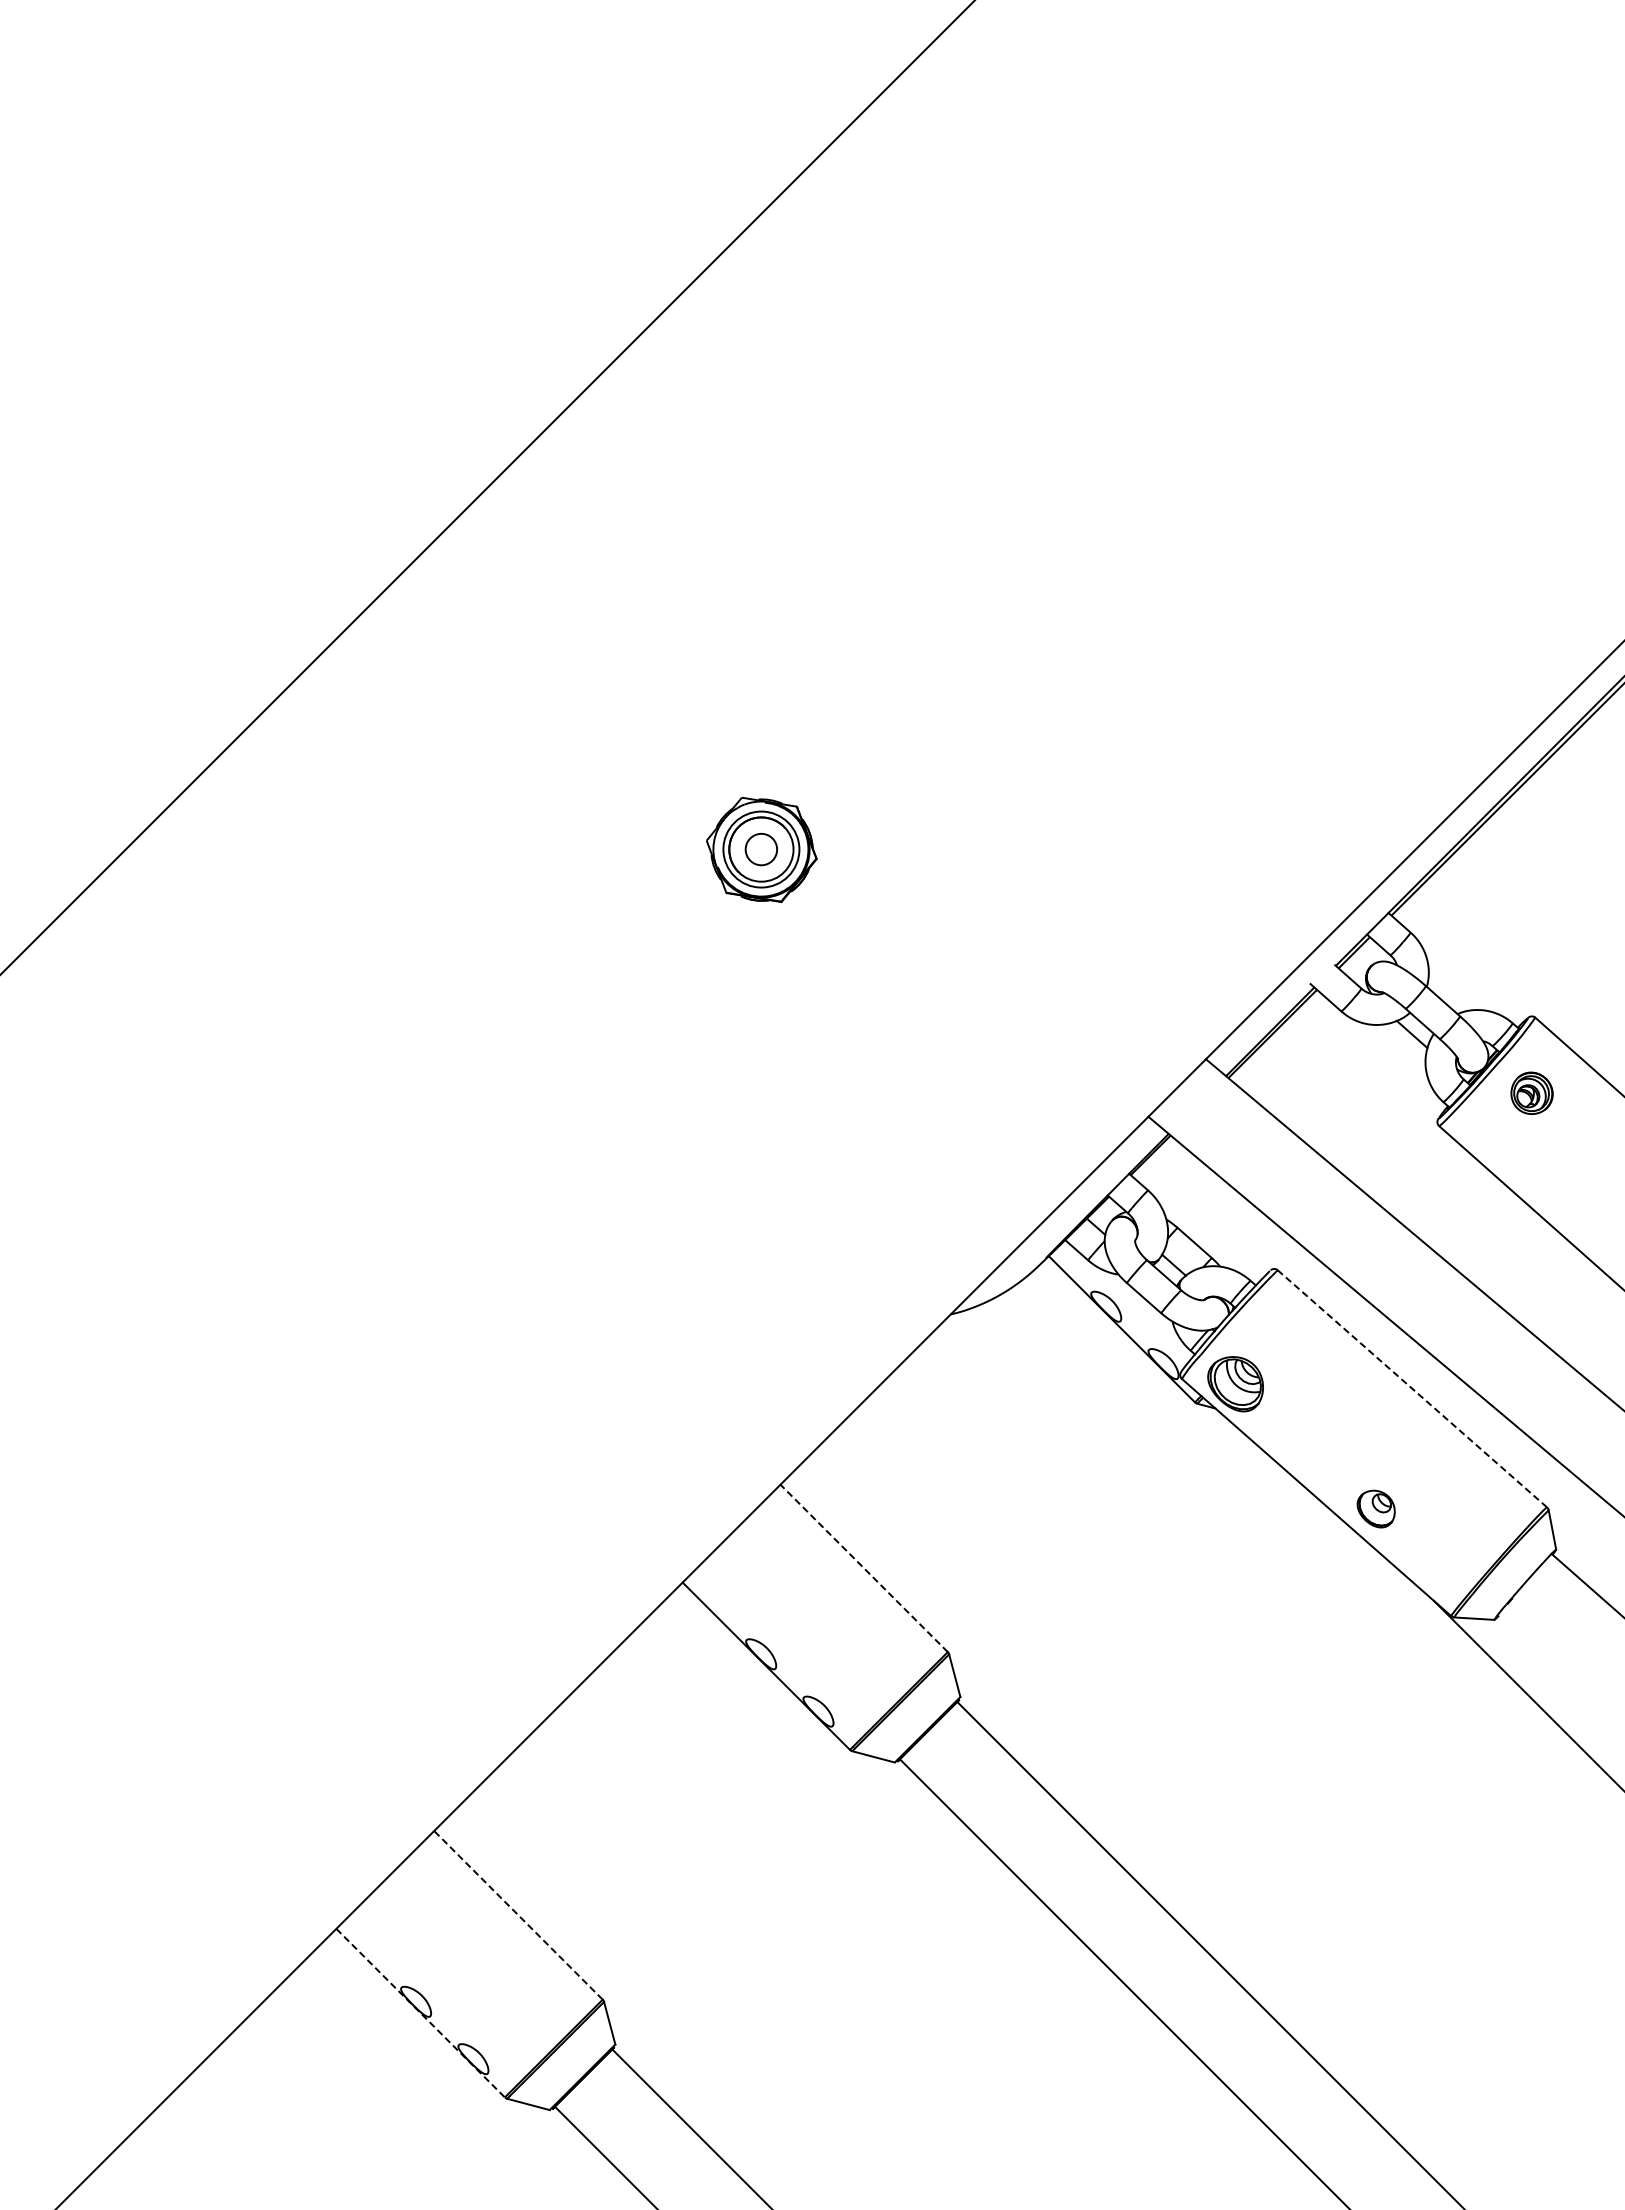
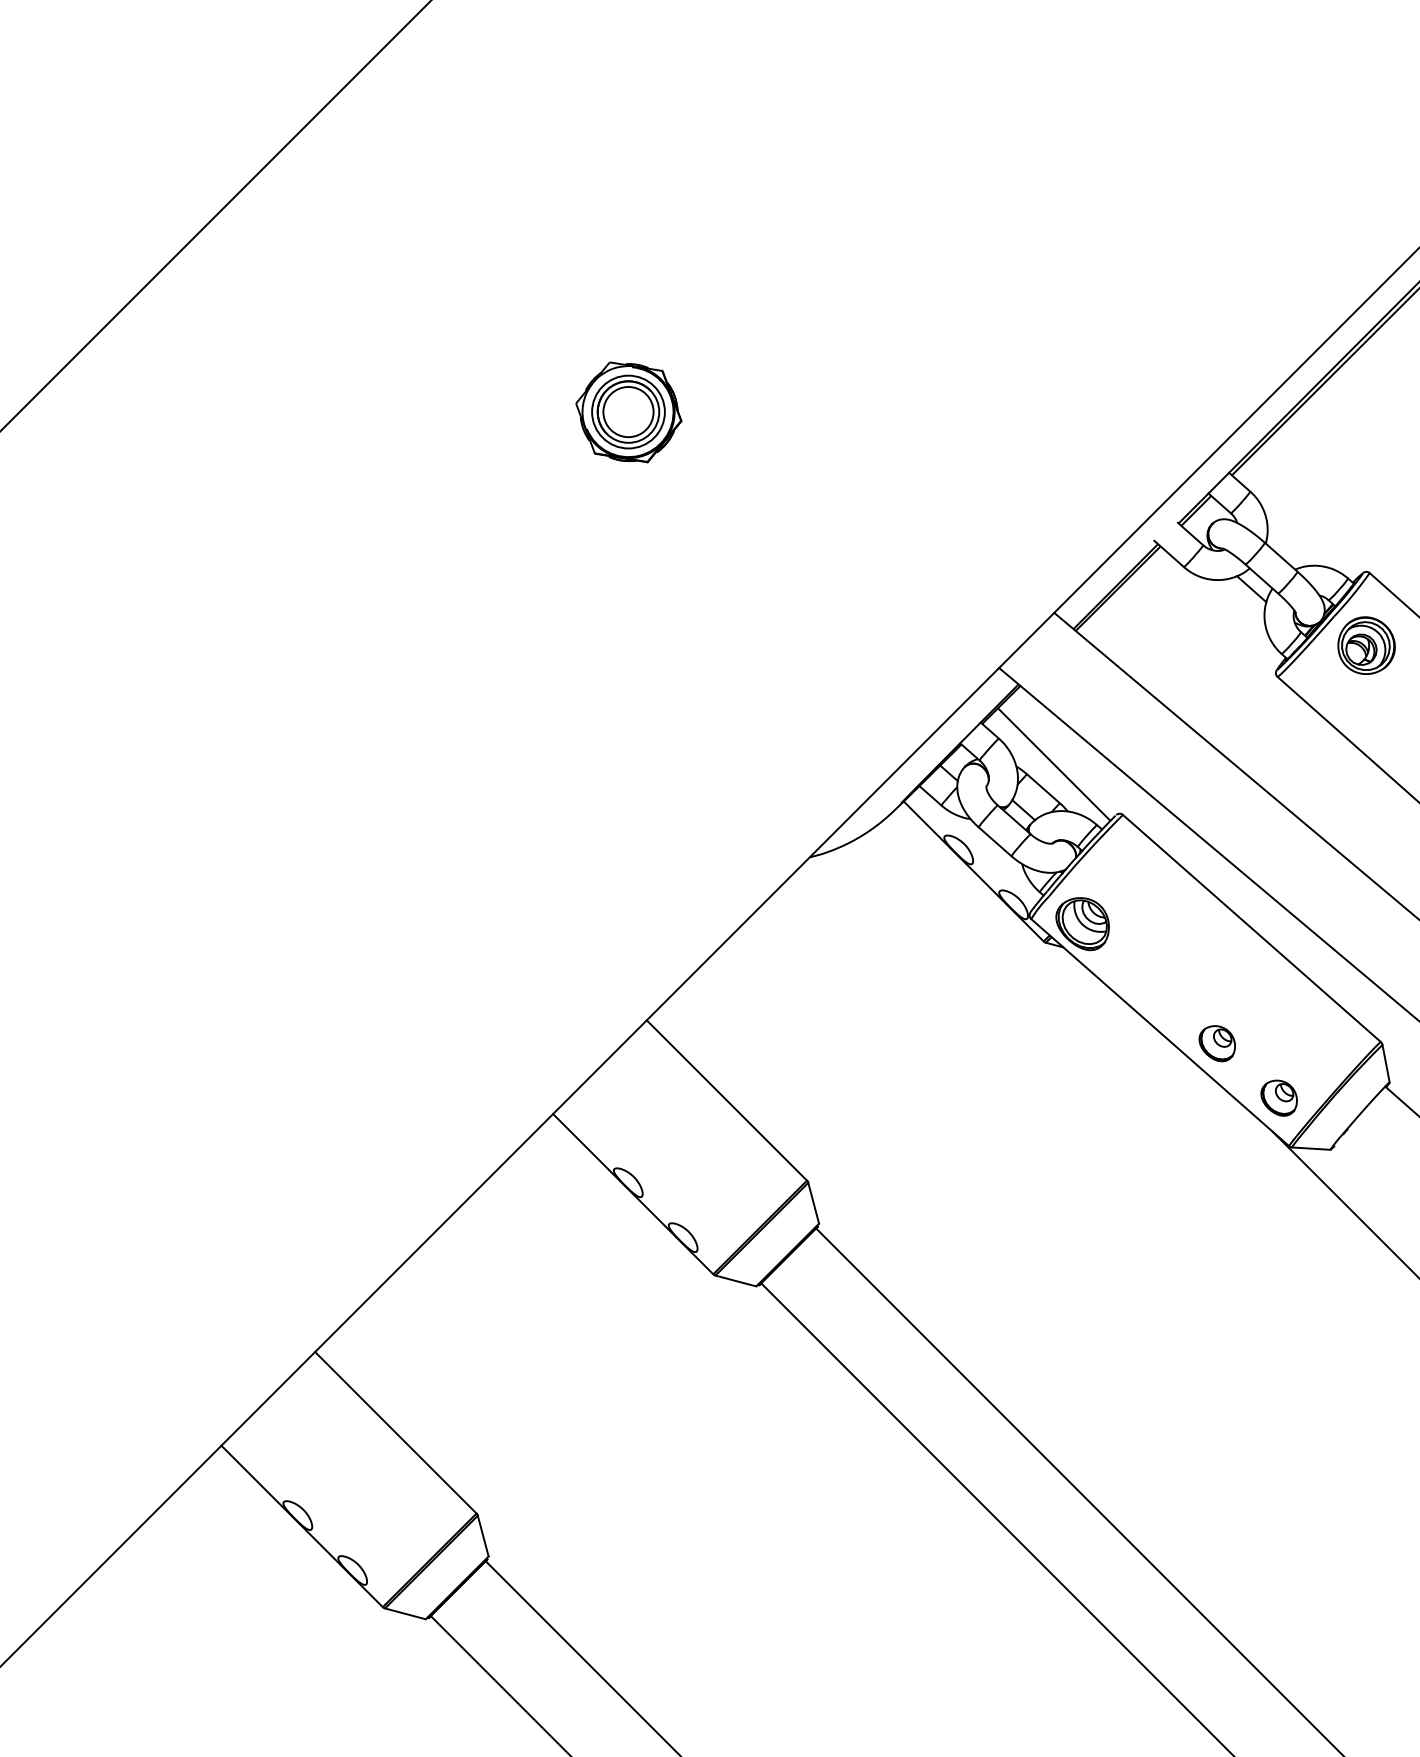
circle: (761, 849) -> (628, 412), size x1.67
part: (1531, 1092) -> (1366, 644), size x1.43
line: (1205, 1217) -> (1053, 764), added
line: (1412, 1388) -> (1252, 928), dashed -> solid
part: (1440, 1565) -> (1278, 1097), added
line: (863, 1568) -> (726, 1100), dashed -> solid
line: (518, 1915) -> (395, 1432), dashed -> solid
line: (421, 2013) -> (302, 1526), dashed -> solid

